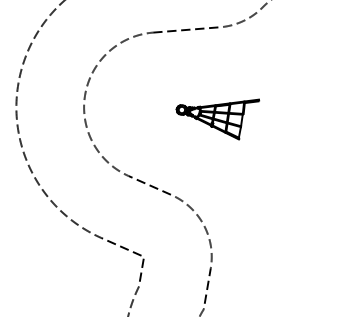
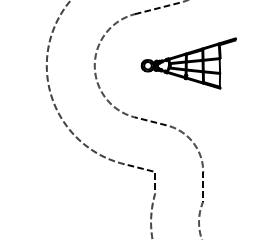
part: (216, 113) -> (188, 63), size x1.67

